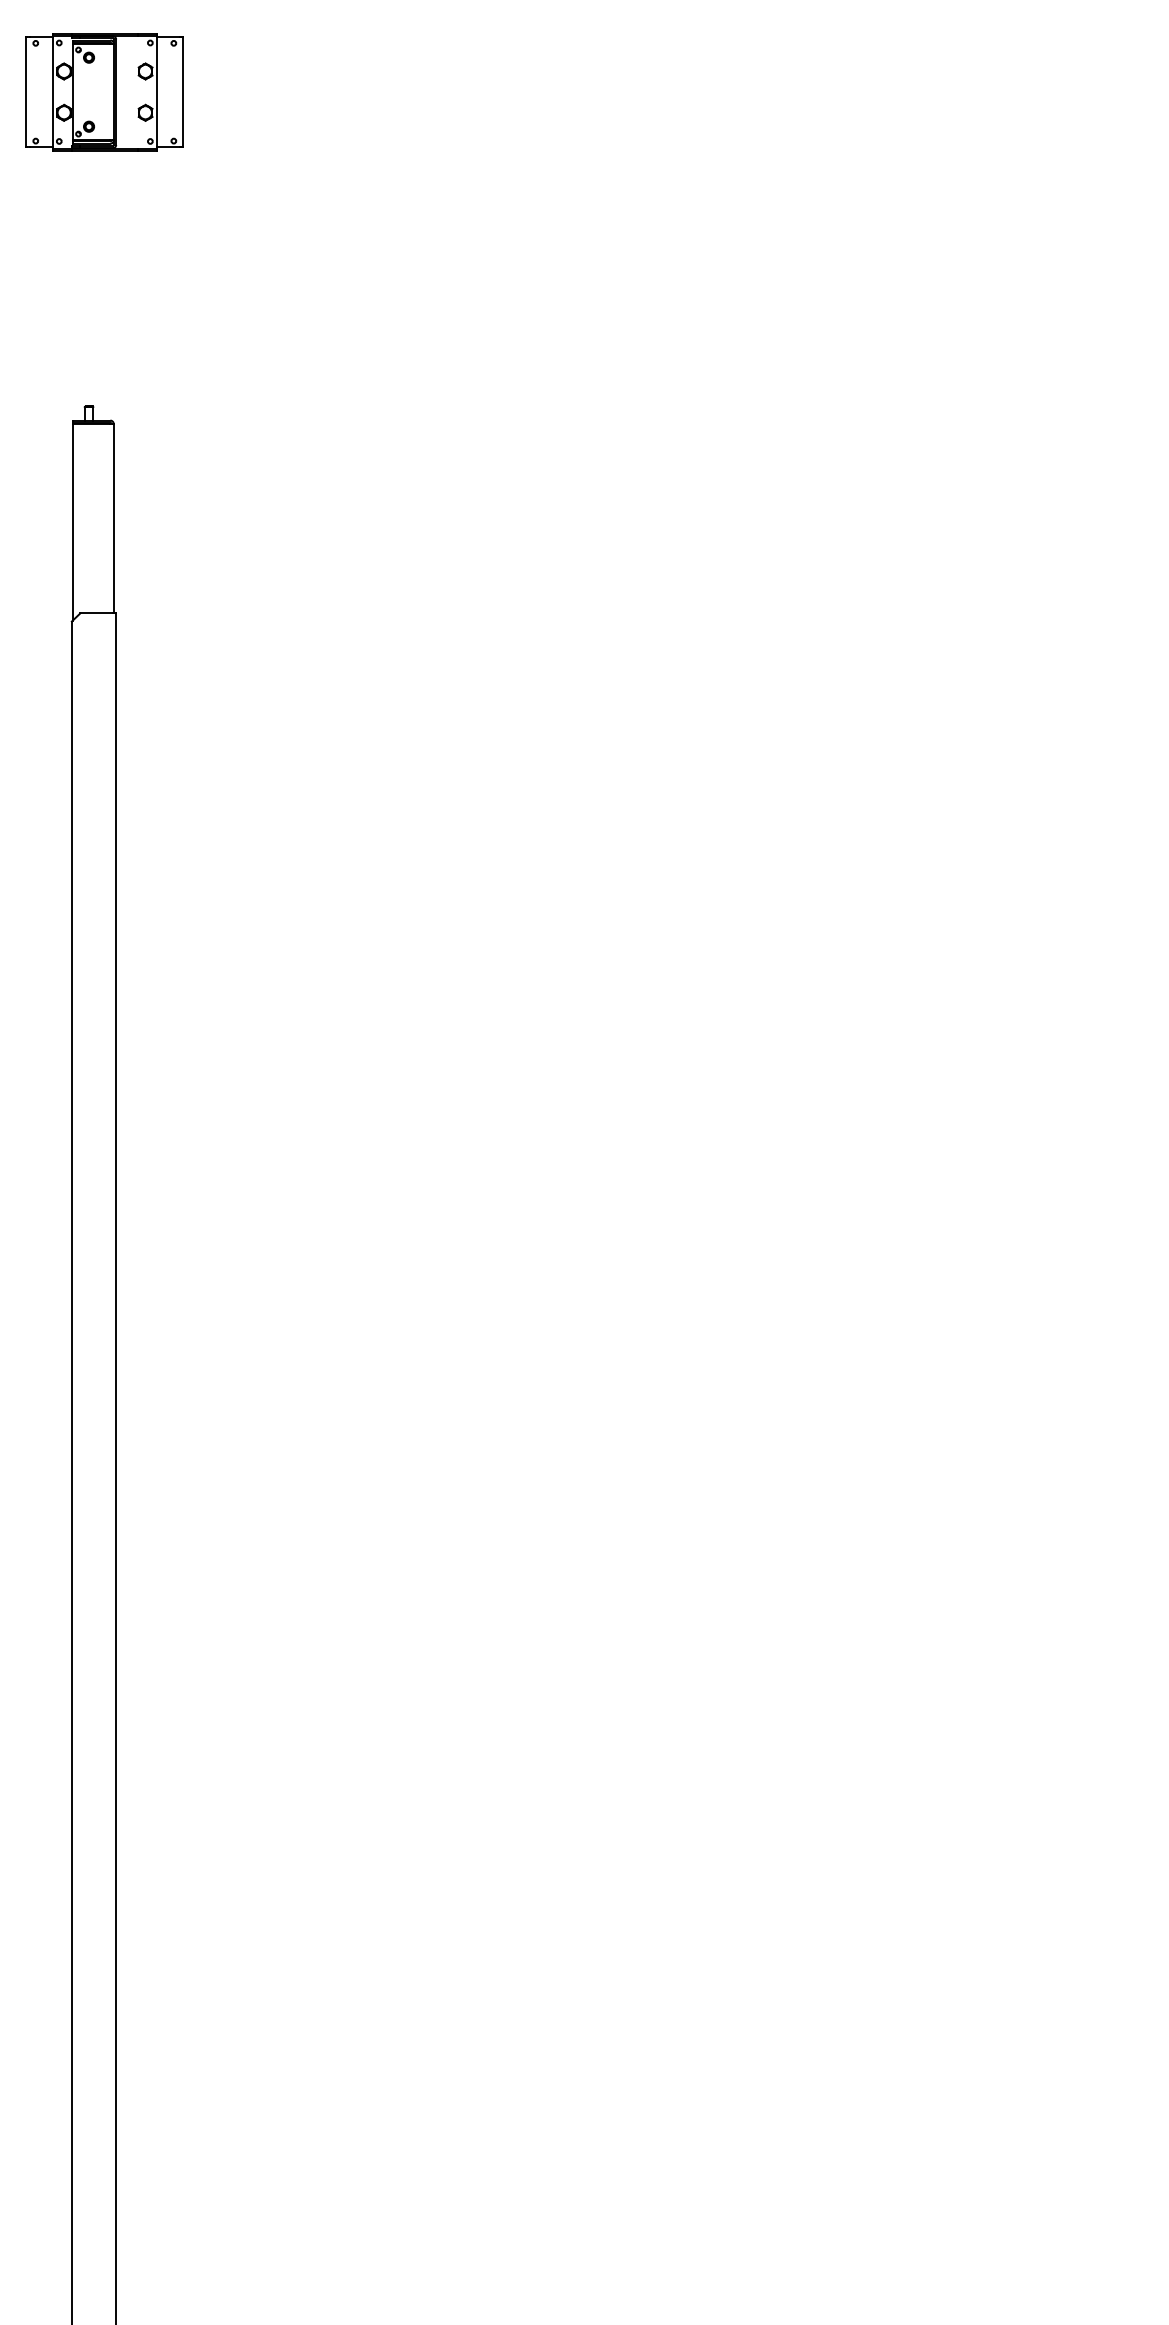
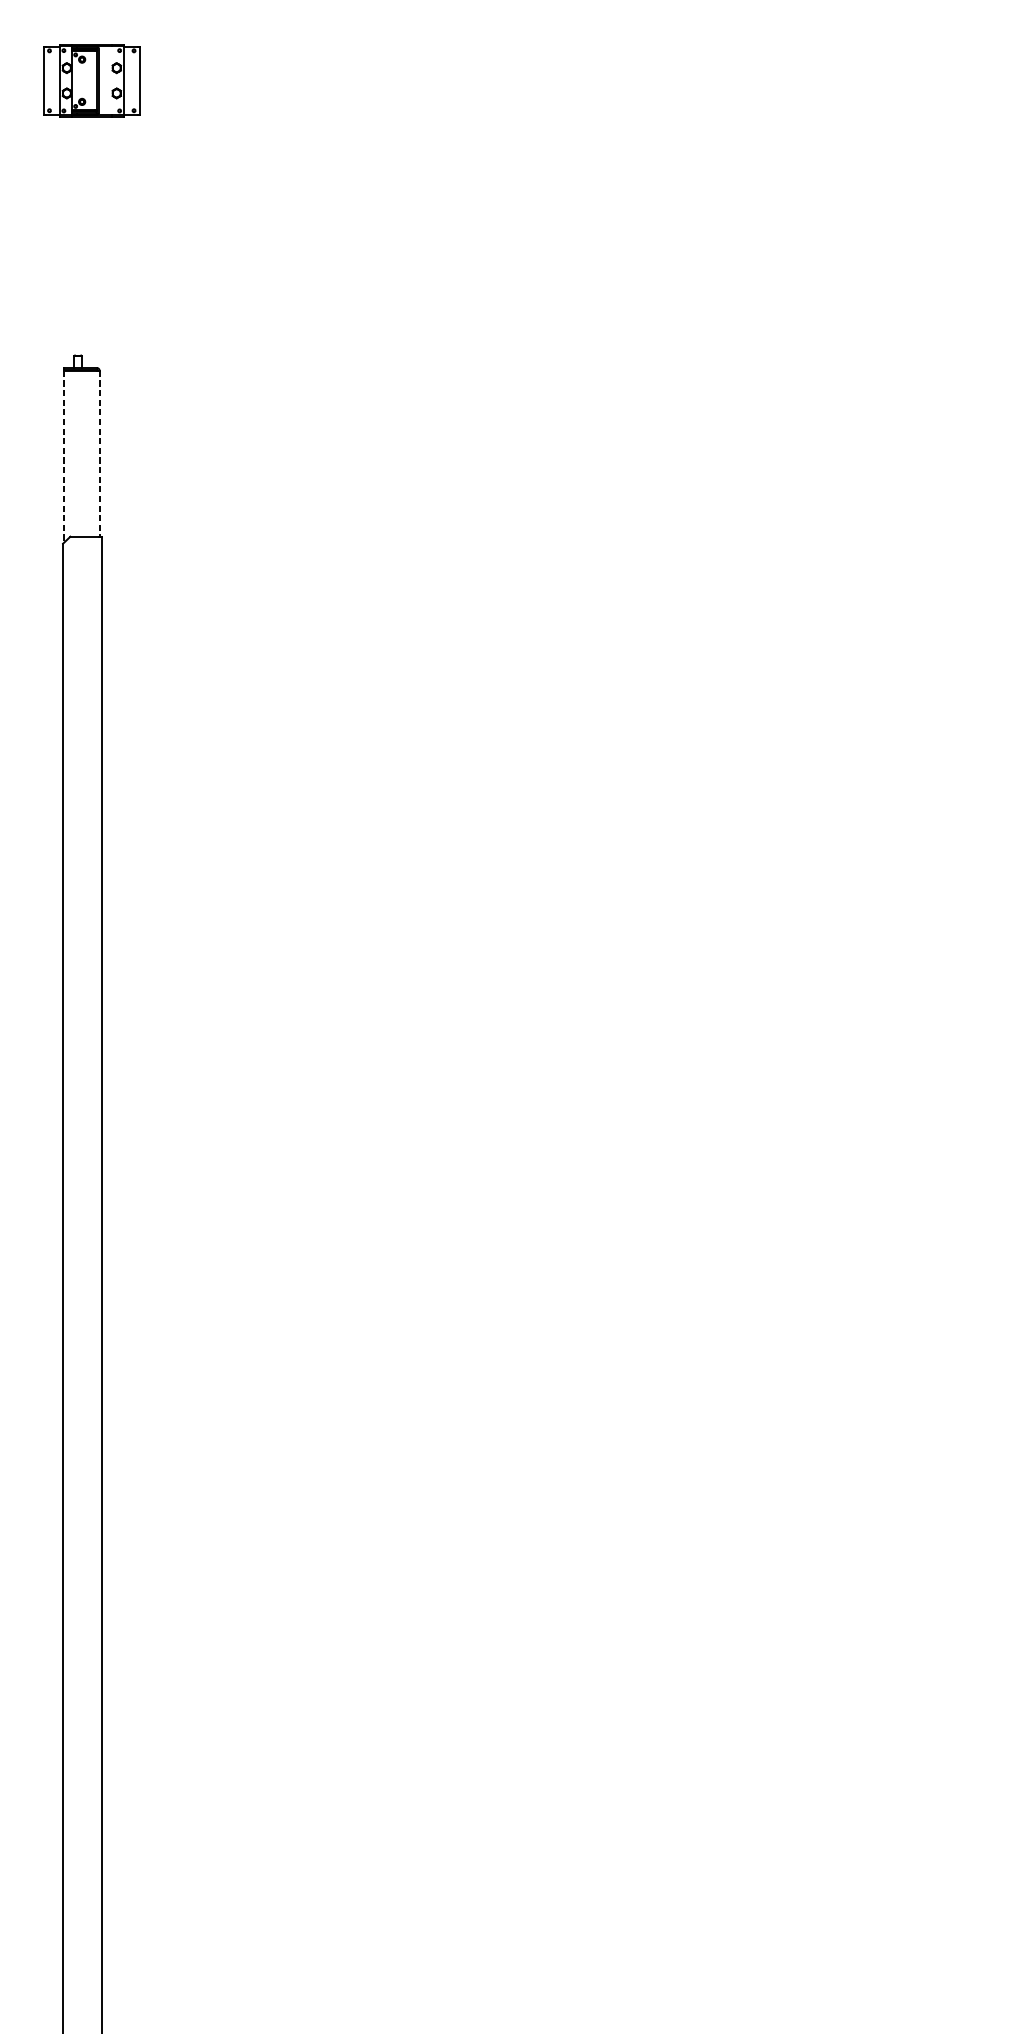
part: (104, 92) -> (91, 80), size x0.7
line: (113, 518) -> (99, 453), solid -> dashed
line: (72, 522) -> (63, 457), solid -> dashed

